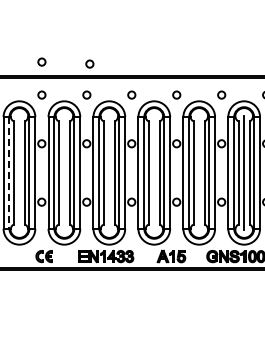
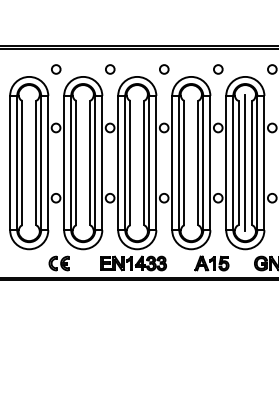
circle: (41, 61) -> (55, 29), removed
circle: (89, 63) -> (113, 31), removed
line: (199, 172) -> (245, 162), added
line: (9, 173) -> (17, 163), dashed -> solid

